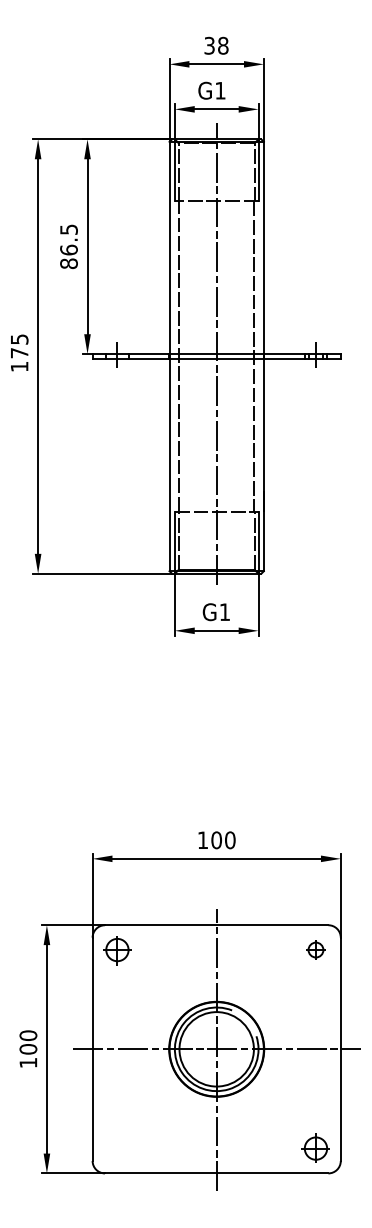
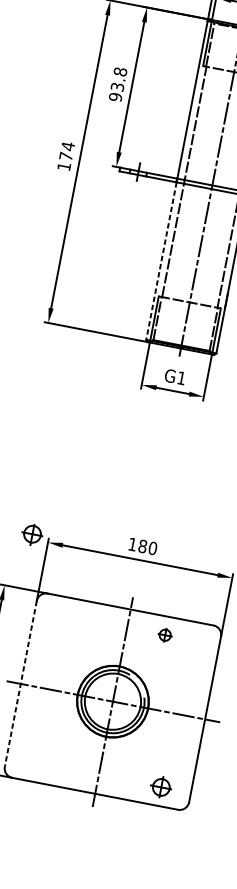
text: (68, 246) -> (117, 84), 86.5 -> 93.8
text: (19, 339) -> (68, 146), 175 -> 174
line: (169, 465) -> (161, 261), solid -> dashed
text: (216, 839) -> (142, 545), 100 -> 180
part: (315, 949) -> (164, 634), moved
part: (117, 950) -> (32, 534), moved
line: (92, 1049) -> (20, 684), solid -> dashed
part: (315, 1147) -> (161, 786), moved

